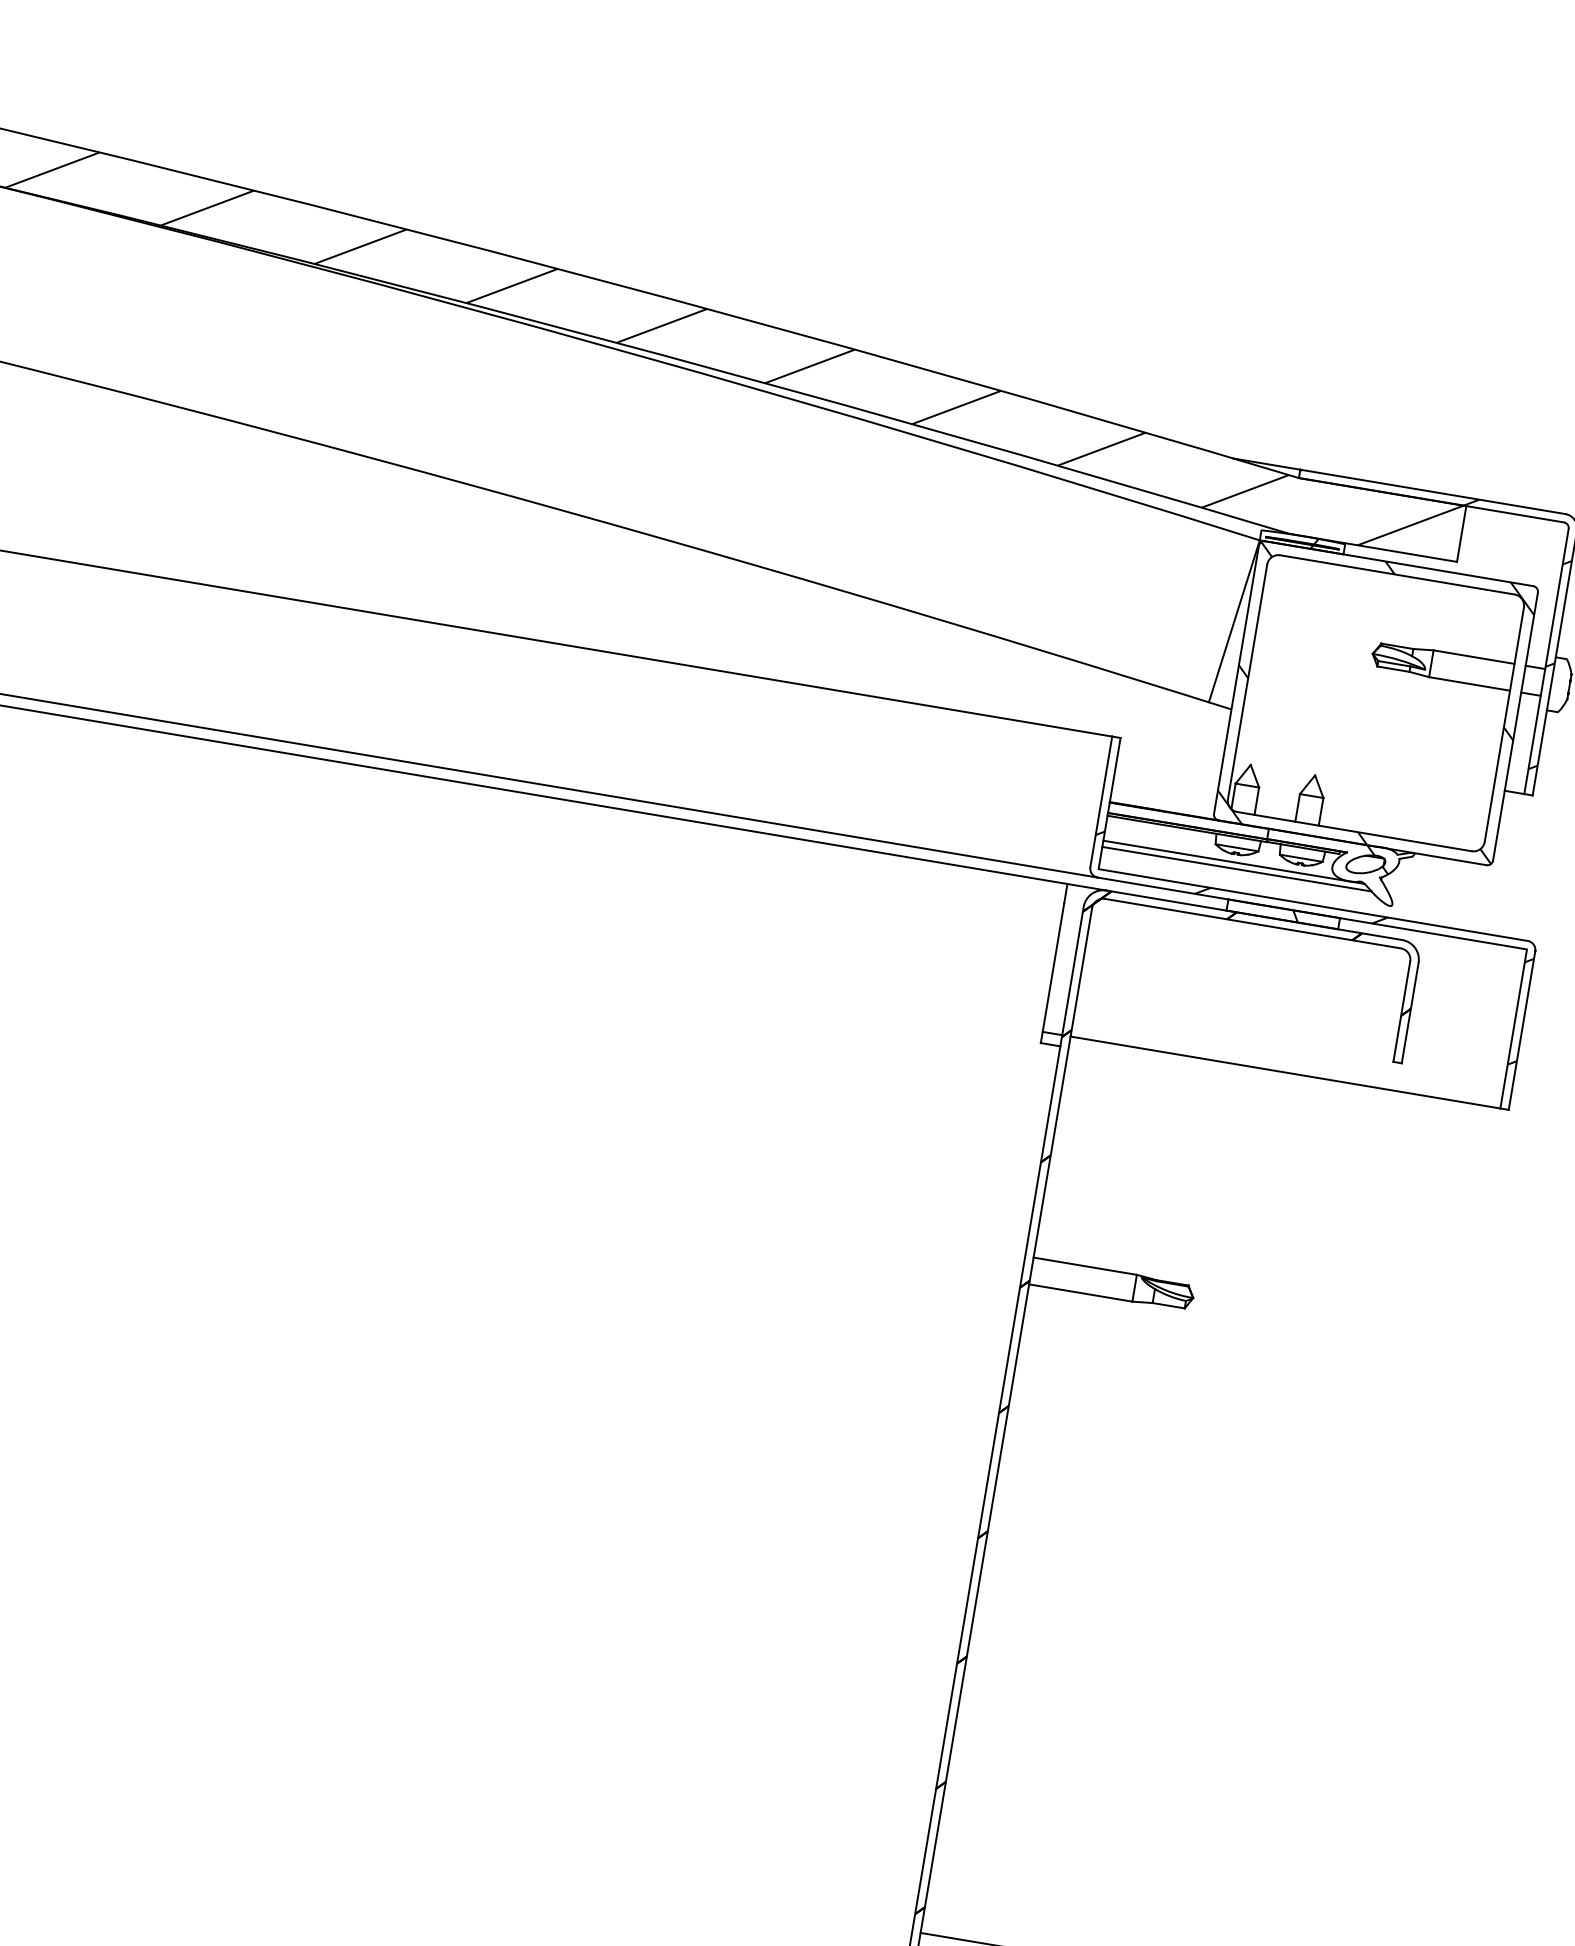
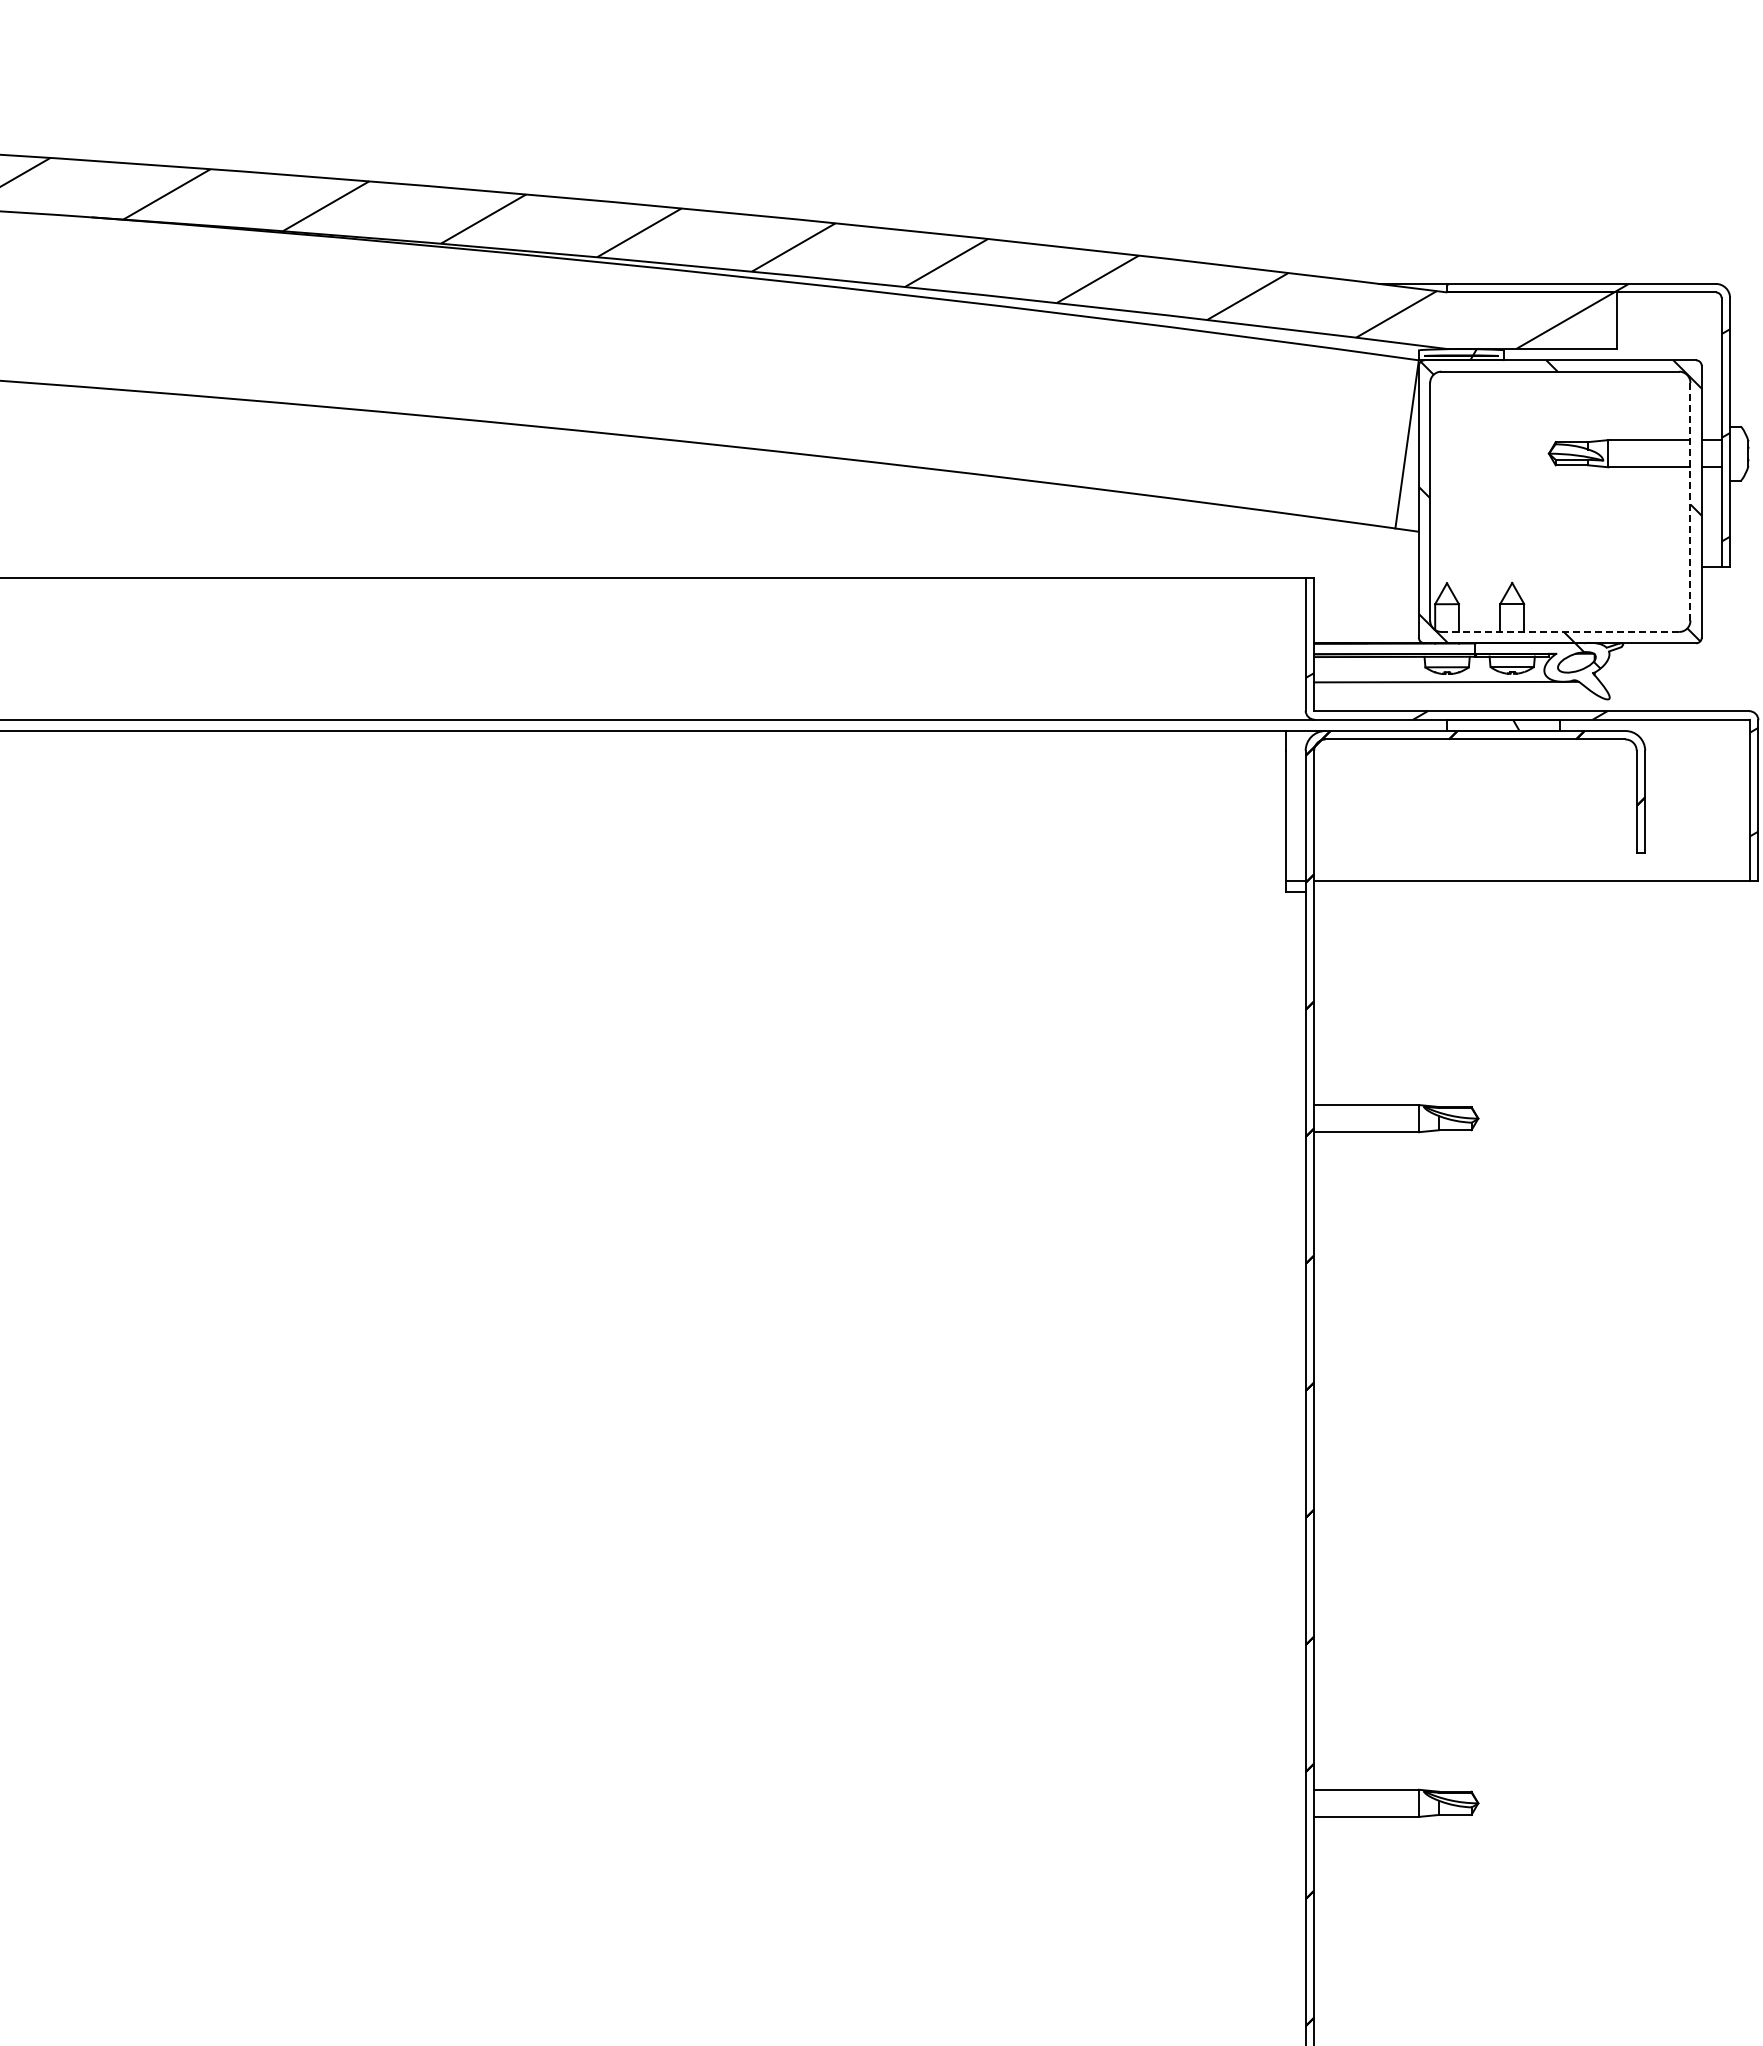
line: (1504, 724) -> (1690, 501), solid -> dashed
line: (1354, 831) -> (1560, 631), solid -> dashed
line: (1236, 869) -> (1450, 688), removed

